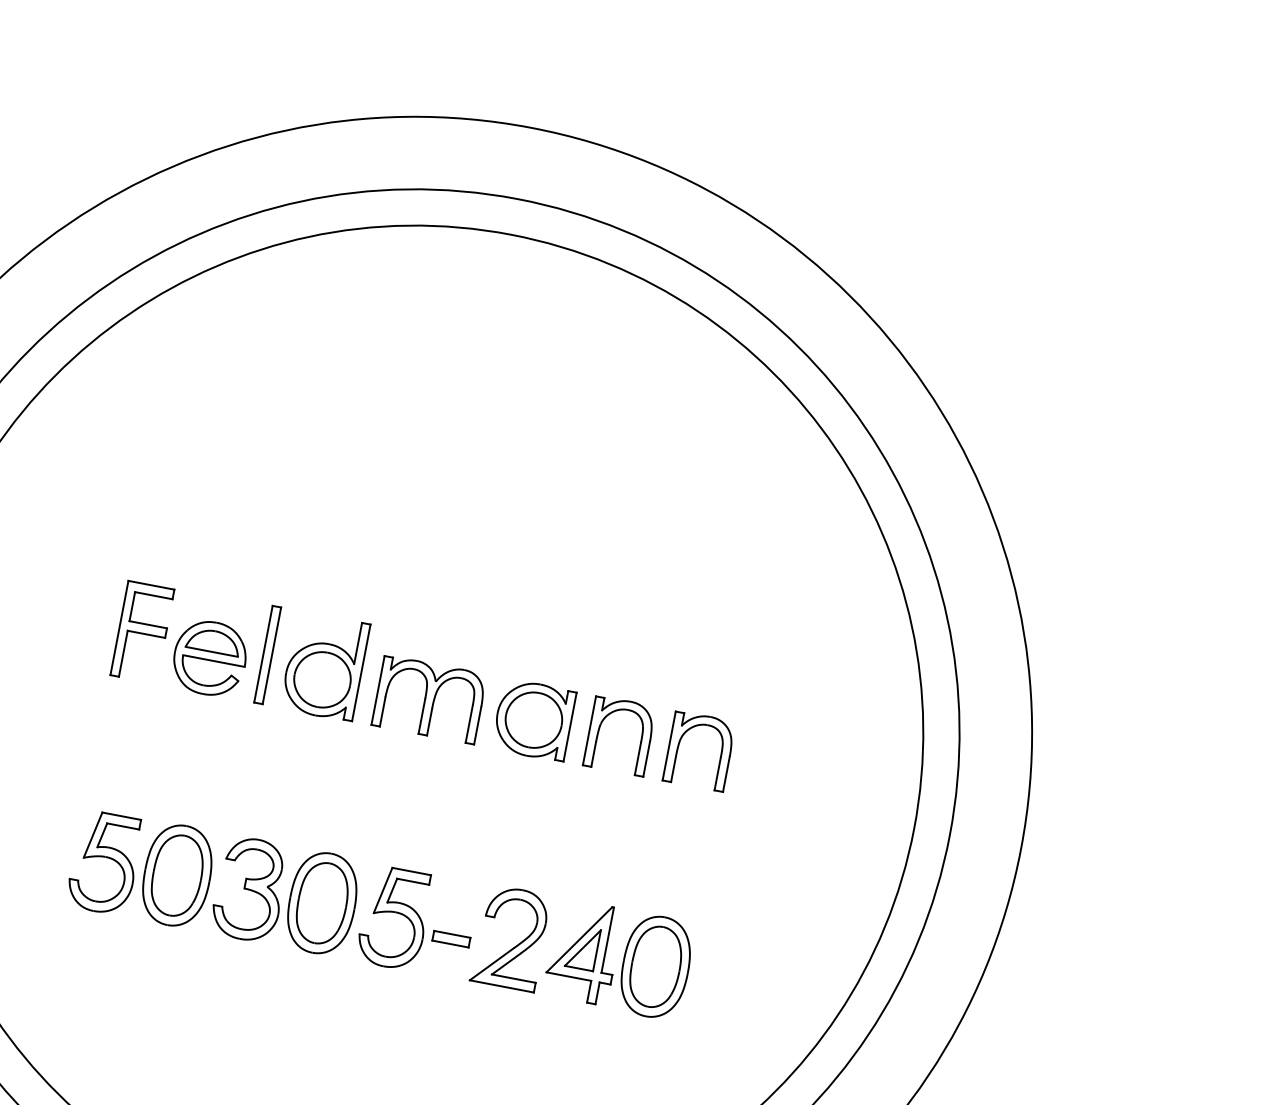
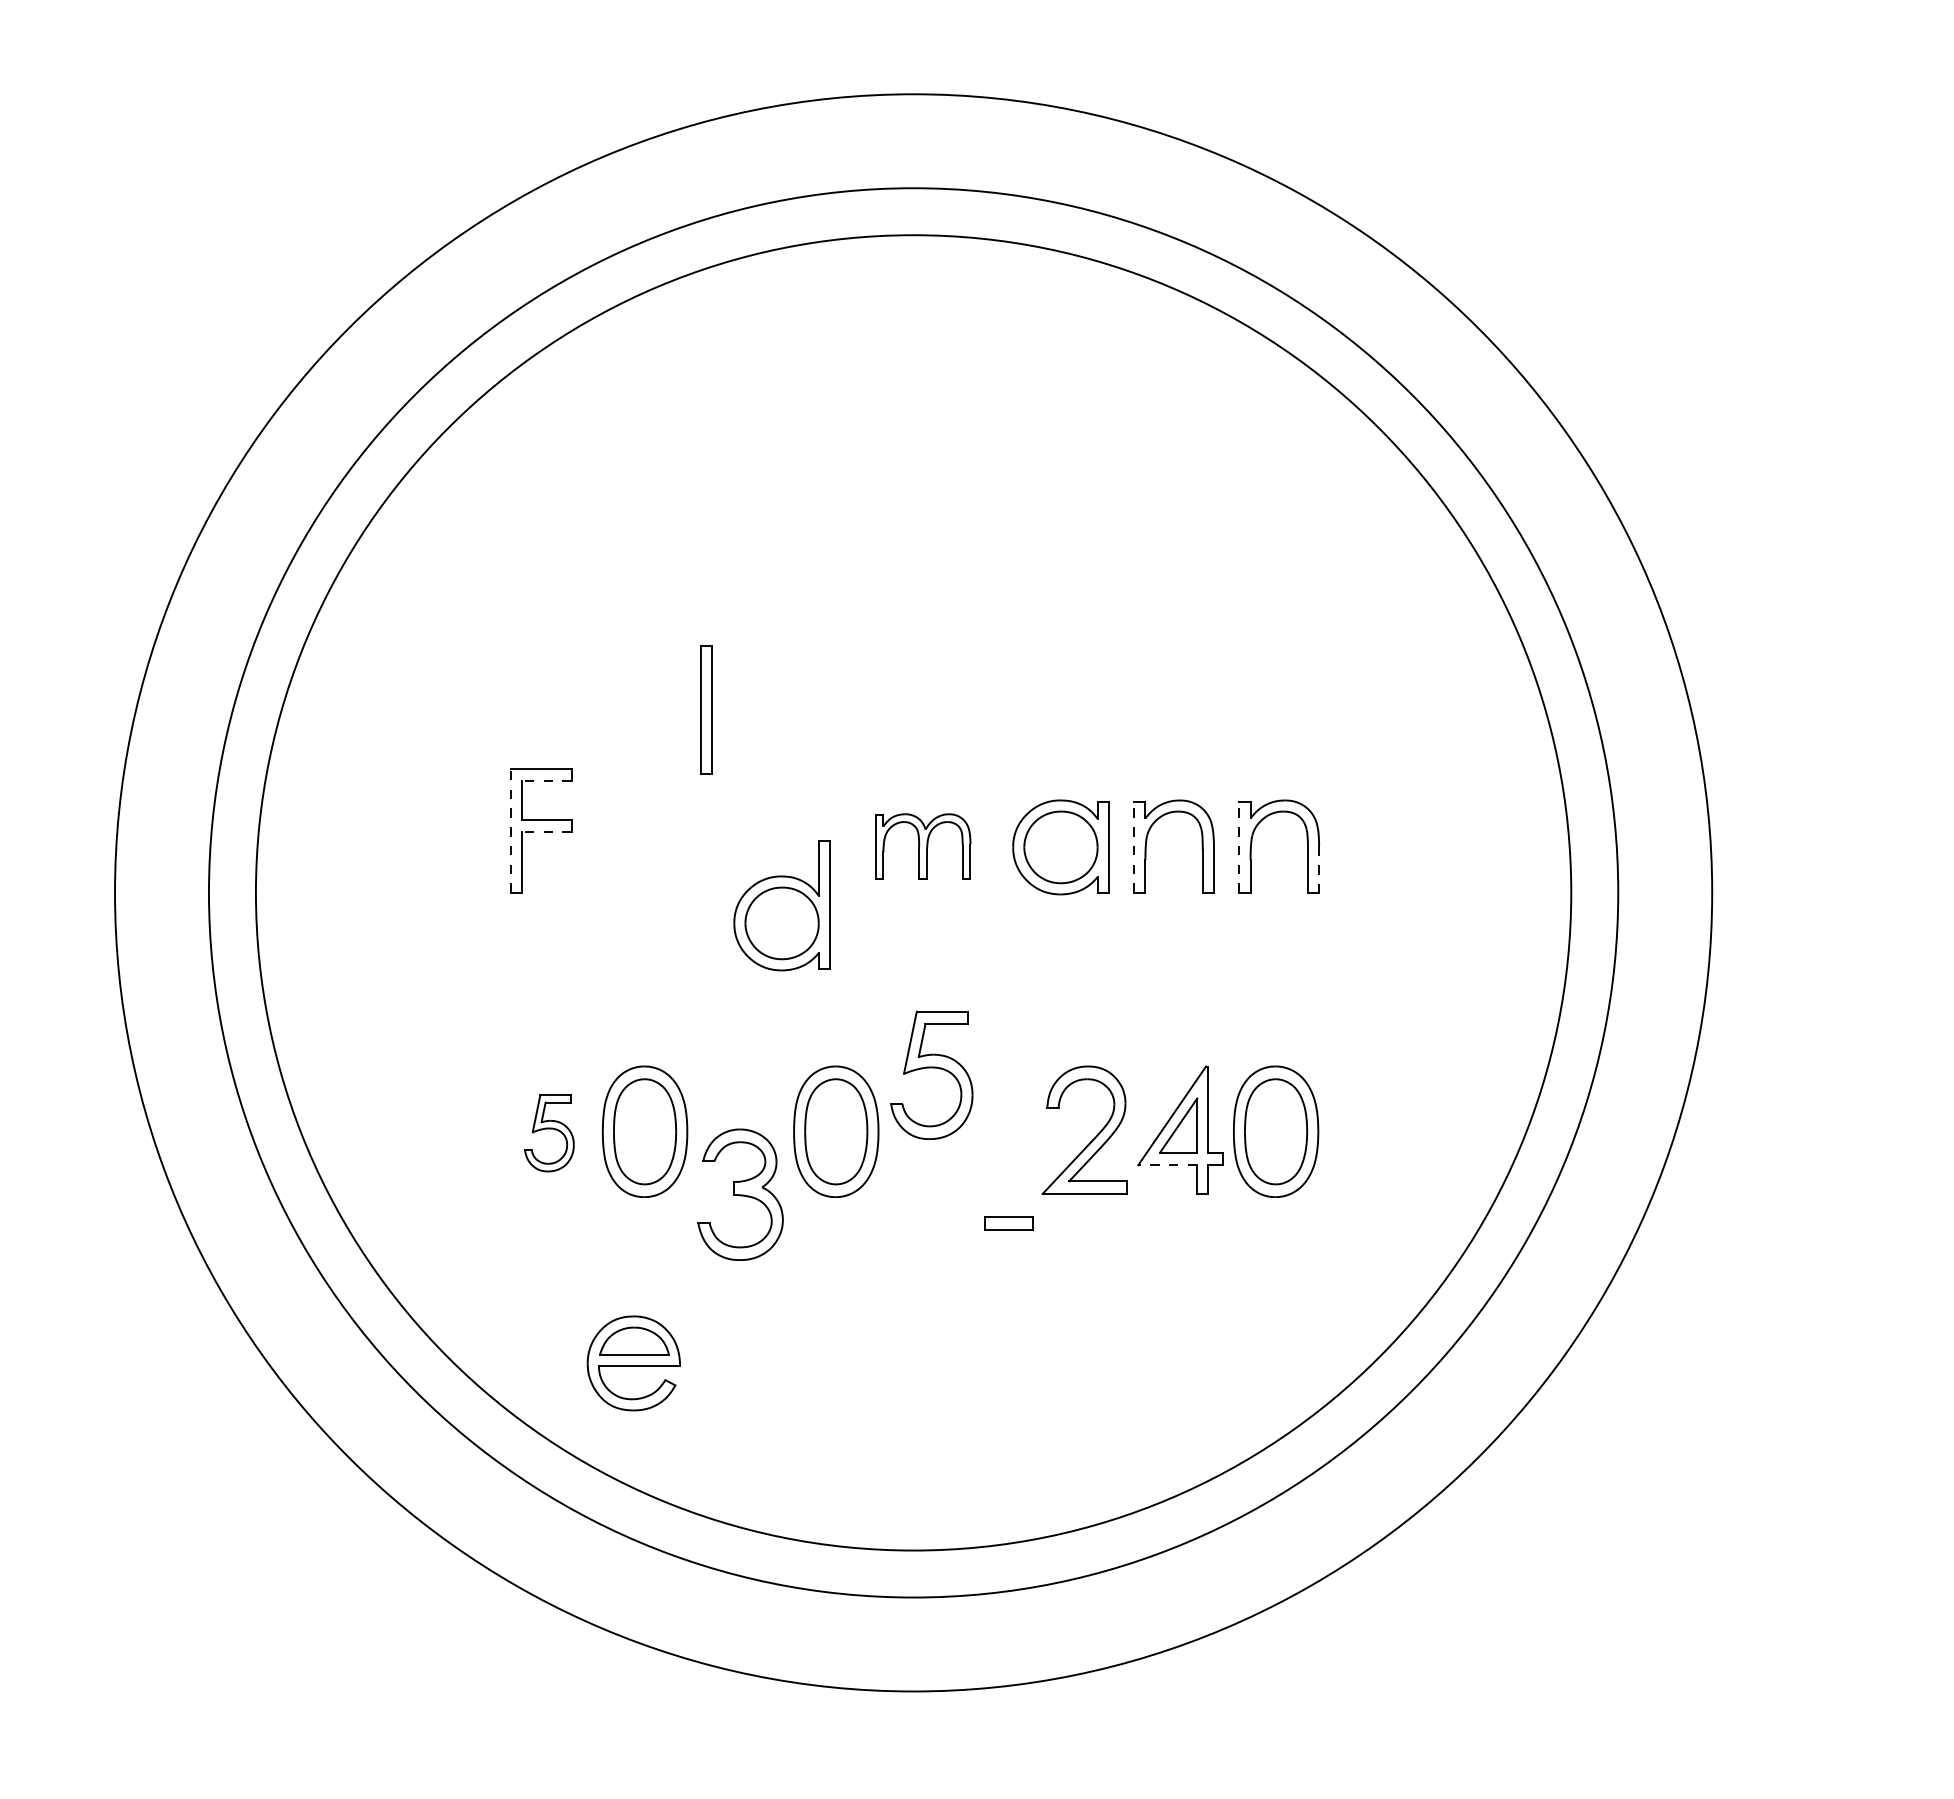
line: (154, 595) -> (547, 781), solid -> dashed
line: (119, 627) -> (511, 830), solid -> dashed
line: (146, 634) -> (547, 832), solid -> dashed
part: (267, 654) -> (706, 709), moved
part: (209, 658) -> (633, 1363), moved
part: (324, 666) -> (781, 905), moved
part: (429, 699) -> (922, 846), size x0.7
line: (589, 730) -> (1134, 846), solid -> dashed
line: (669, 745) -> (1239, 846), solid -> dashed
line: (726, 775) -> (1319, 870), solid -> dashed
part: (104, 862) -> (549, 1132), size x0.6
part: (249, 889) -> (740, 1194), moved
part: (394, 917) -> (931, 1074), moved
part: (450, 939) -> (1008, 1223), moved
line: (568, 976) -> (1167, 1165), solid -> dashed

